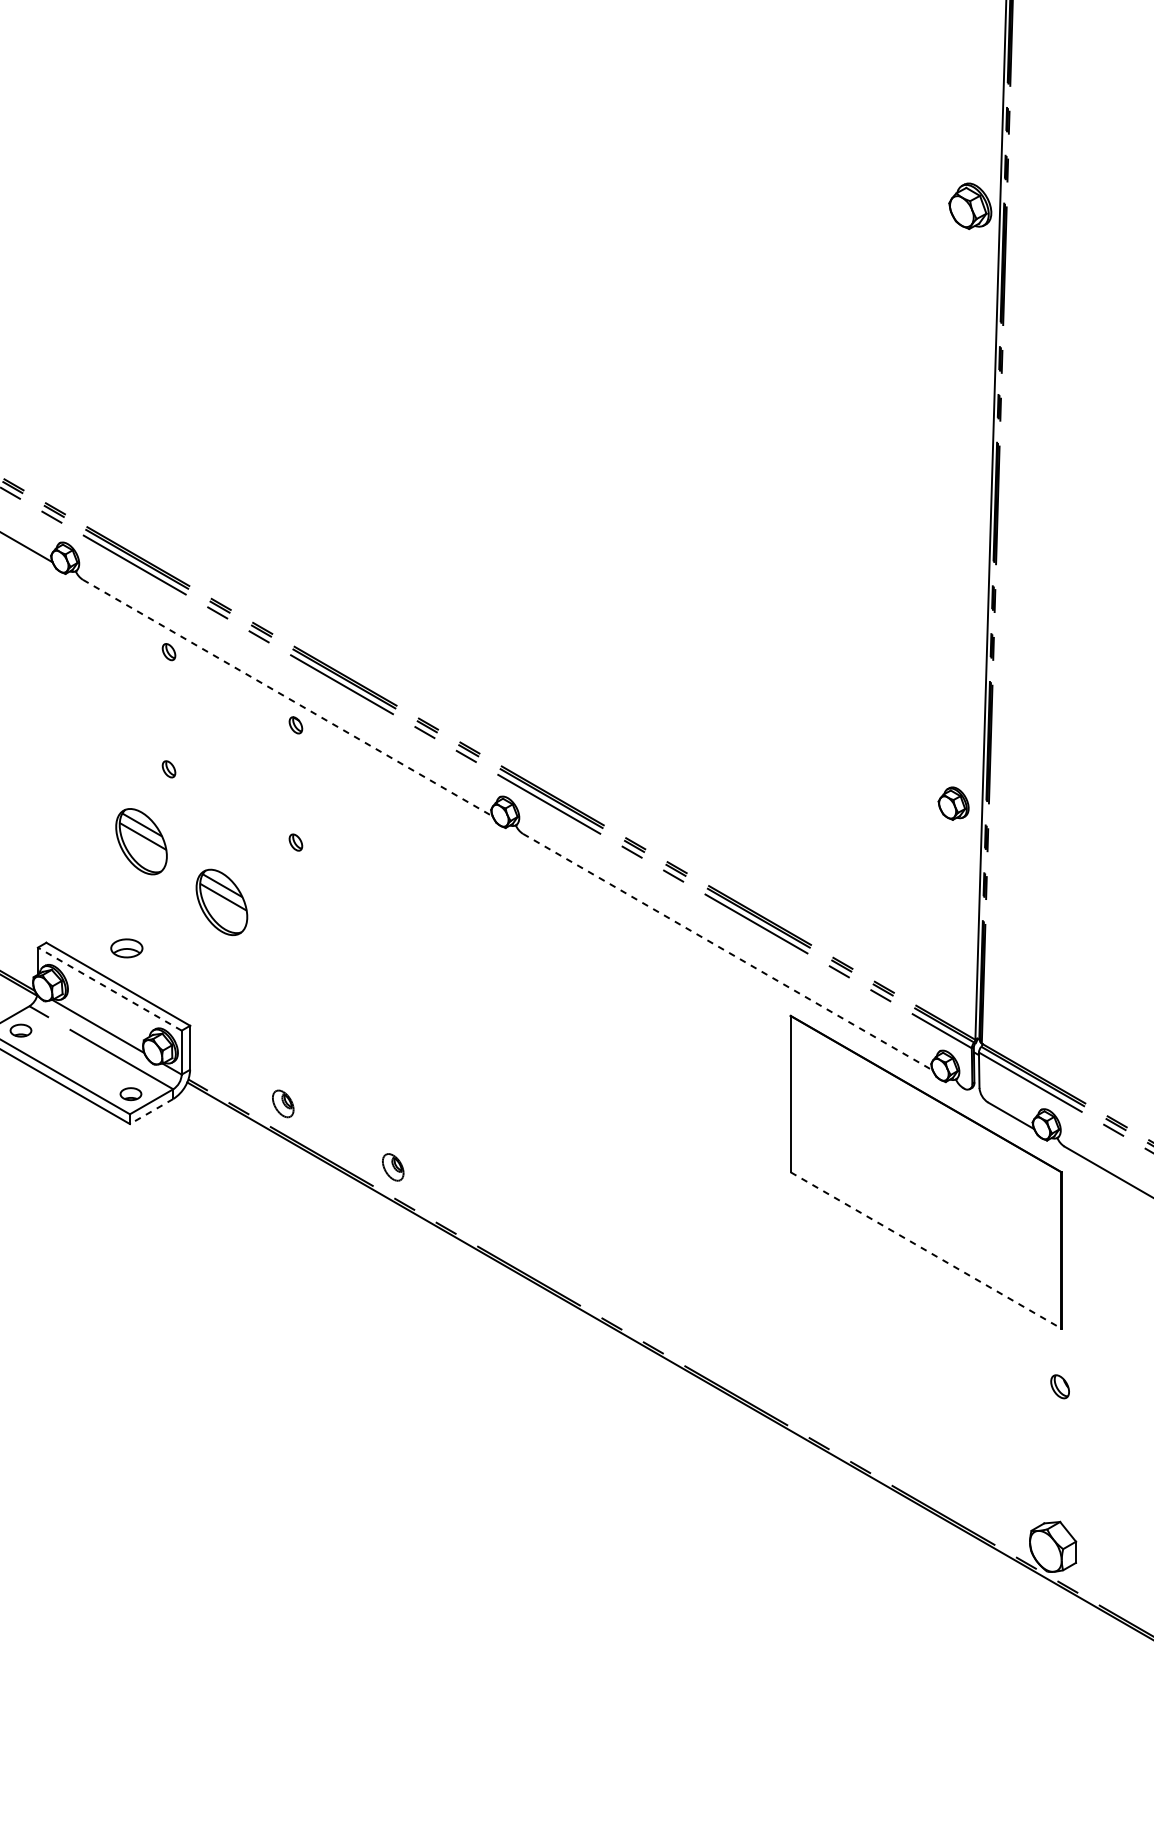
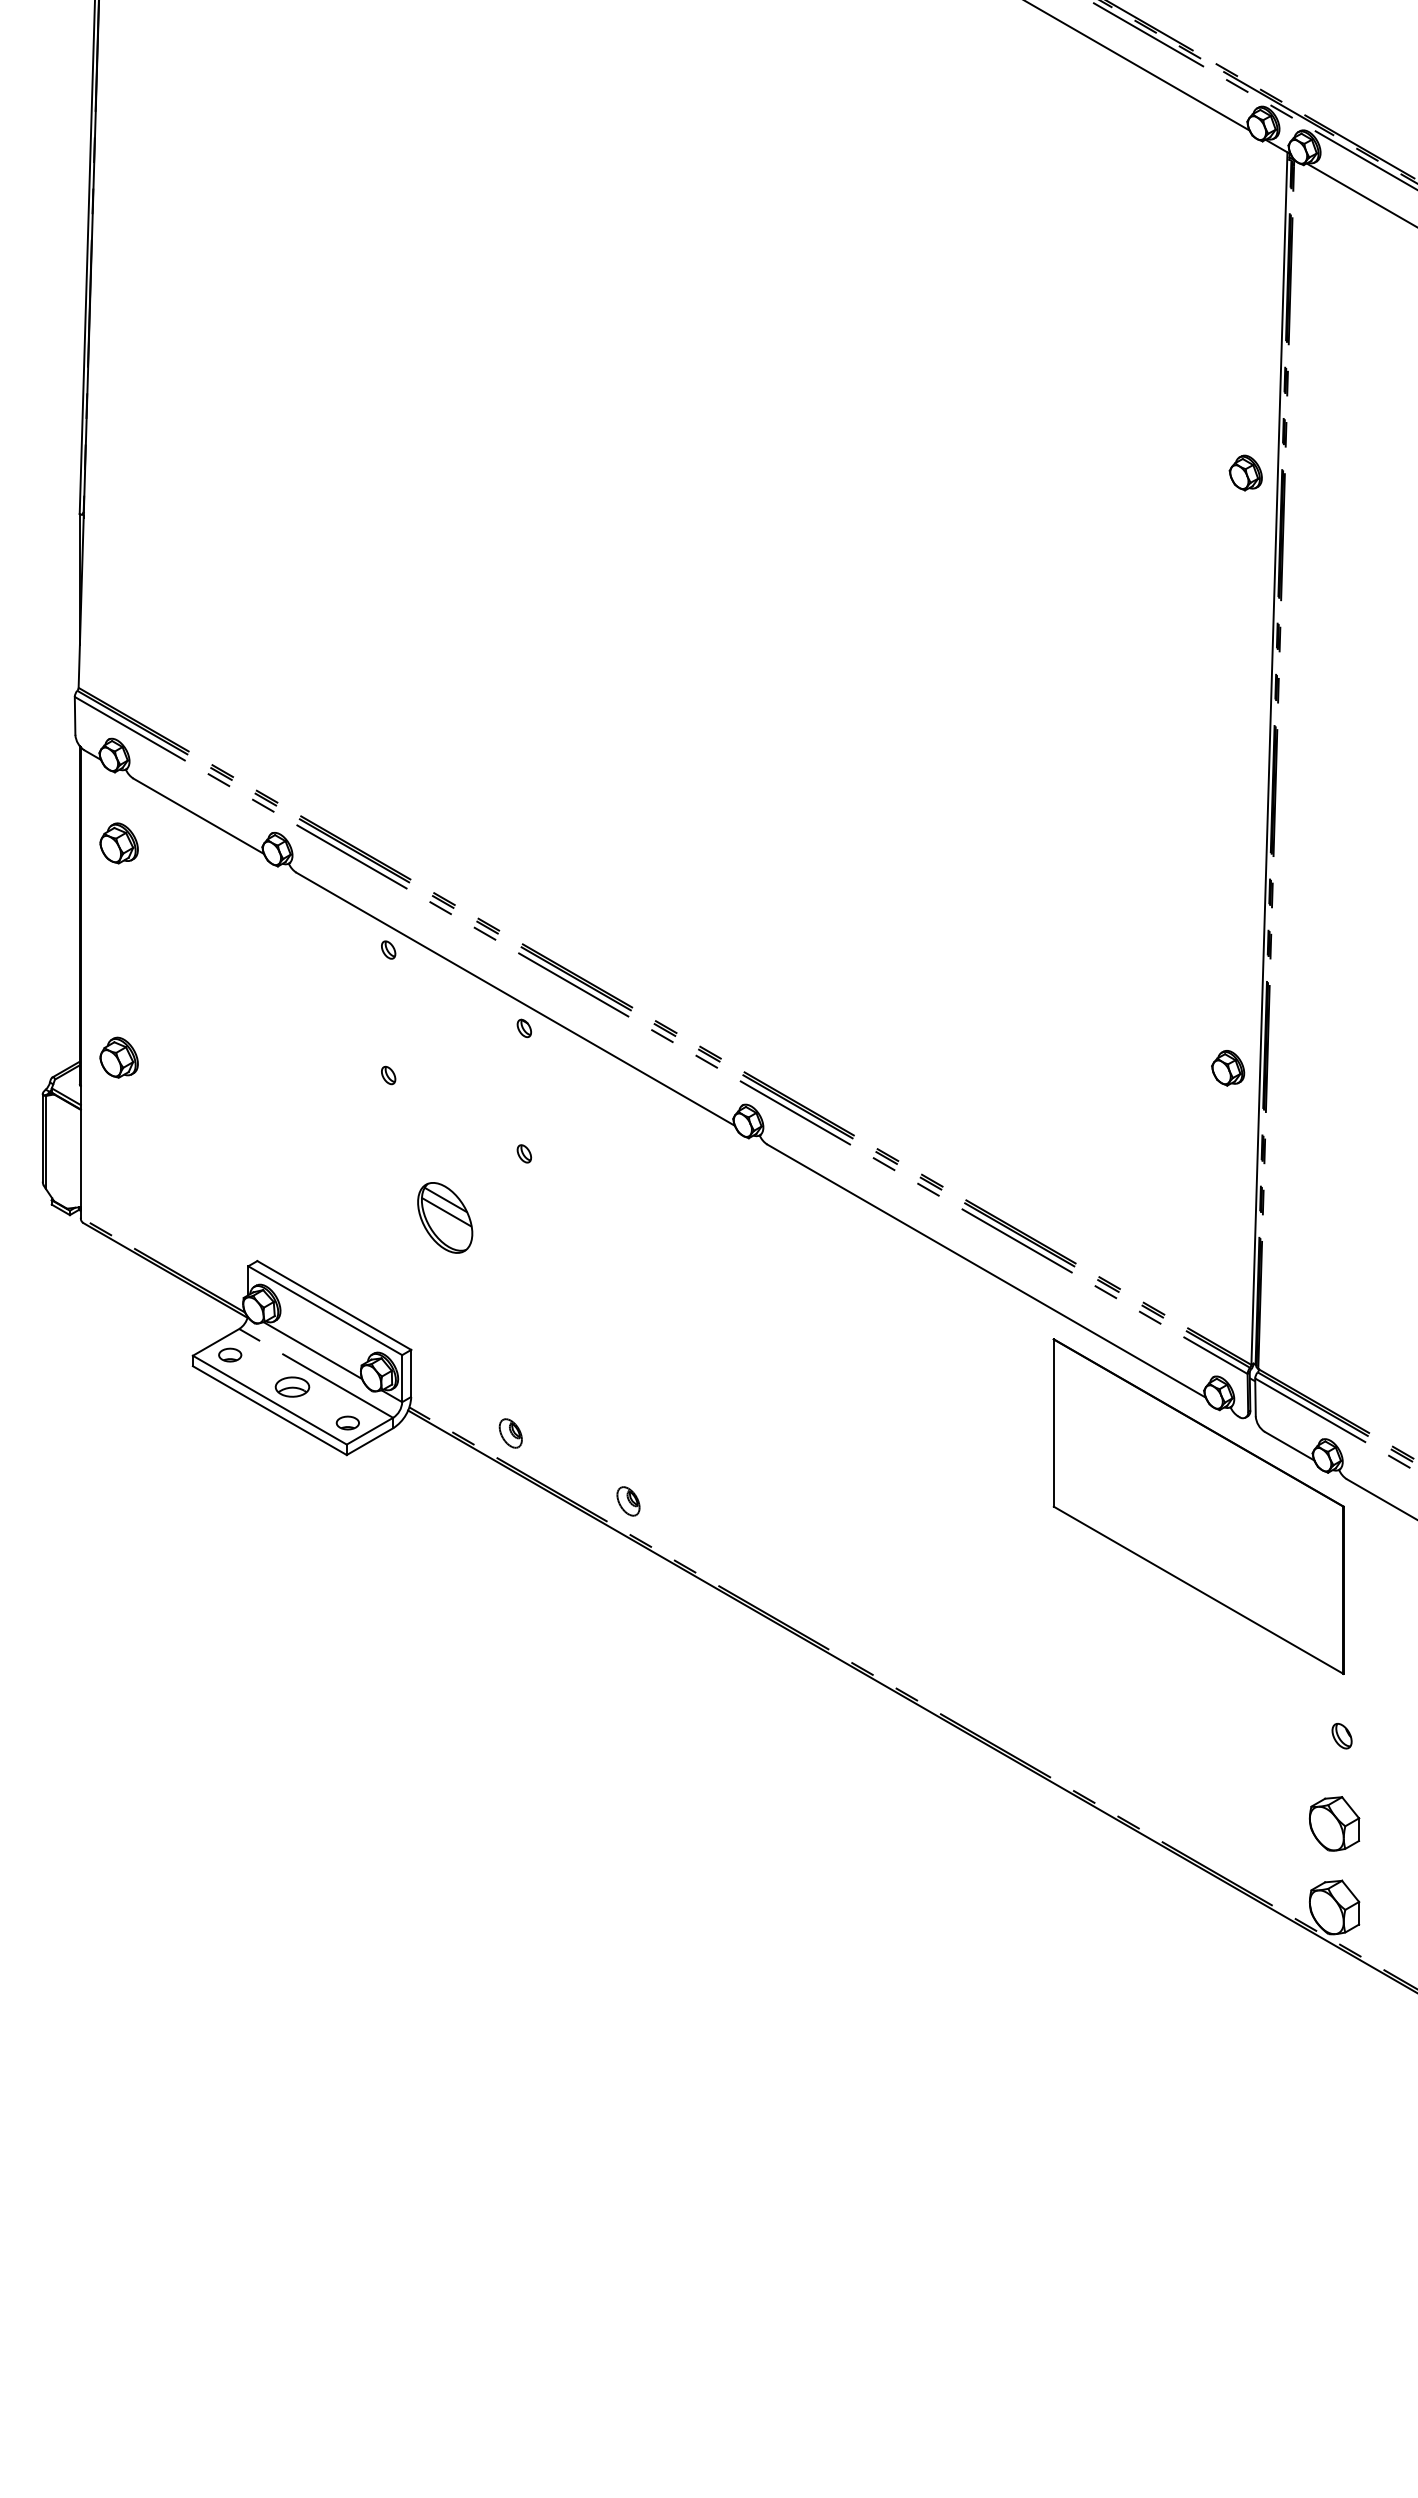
part: (969, 205) -> (1245, 472), size x0.71
line: (288, 698) -> (516, 999), dashed -> solid
part: (953, 803) -> (1228, 1068), moved
part: (141, 841) -> (359, 1152), removed
part: (126, 947) -> (292, 1386), moved
line: (728, 952) -> (987, 1271), dashed -> solid
line: (110, 988) -> (325, 1310), dashed -> solid
line: (151, 1111) -> (369, 1441), dashed -> solid
line: (926, 1250) -> (1199, 1590), dashed -> solid
part: (1053, 1468) -> (1334, 1823), added

